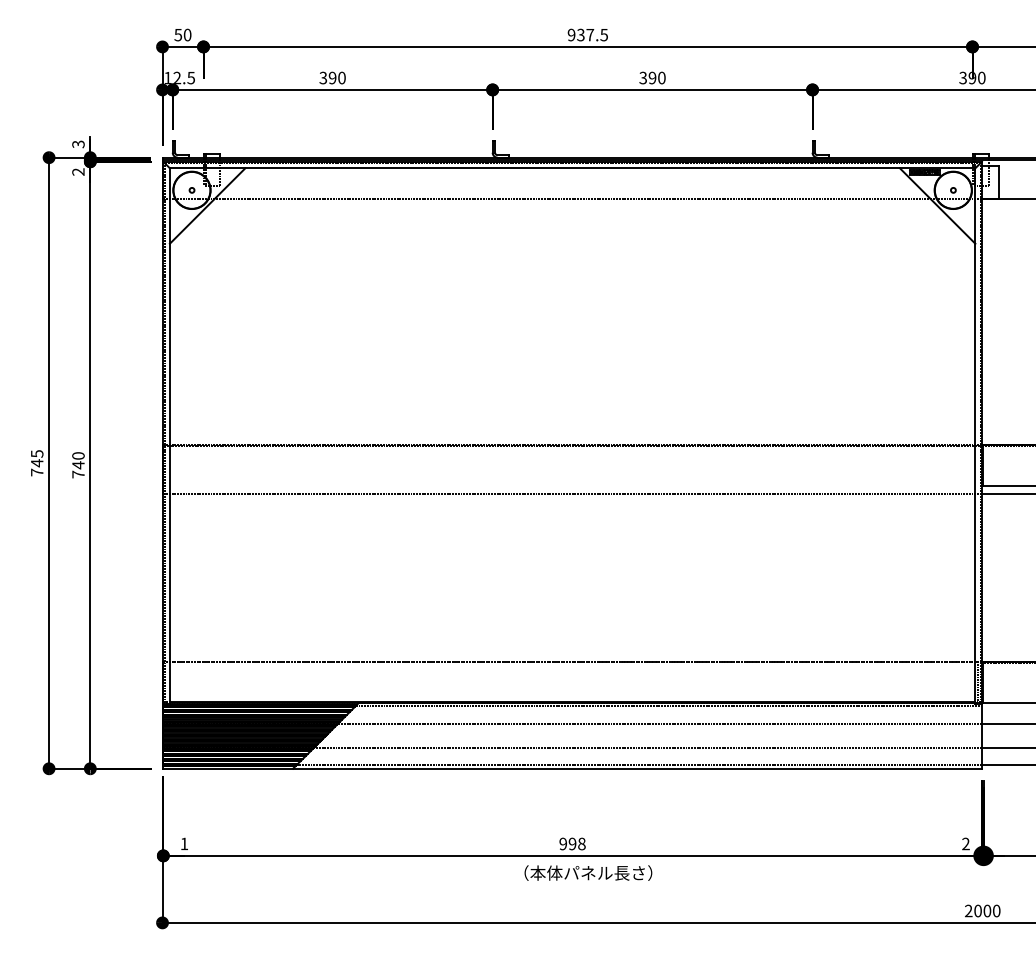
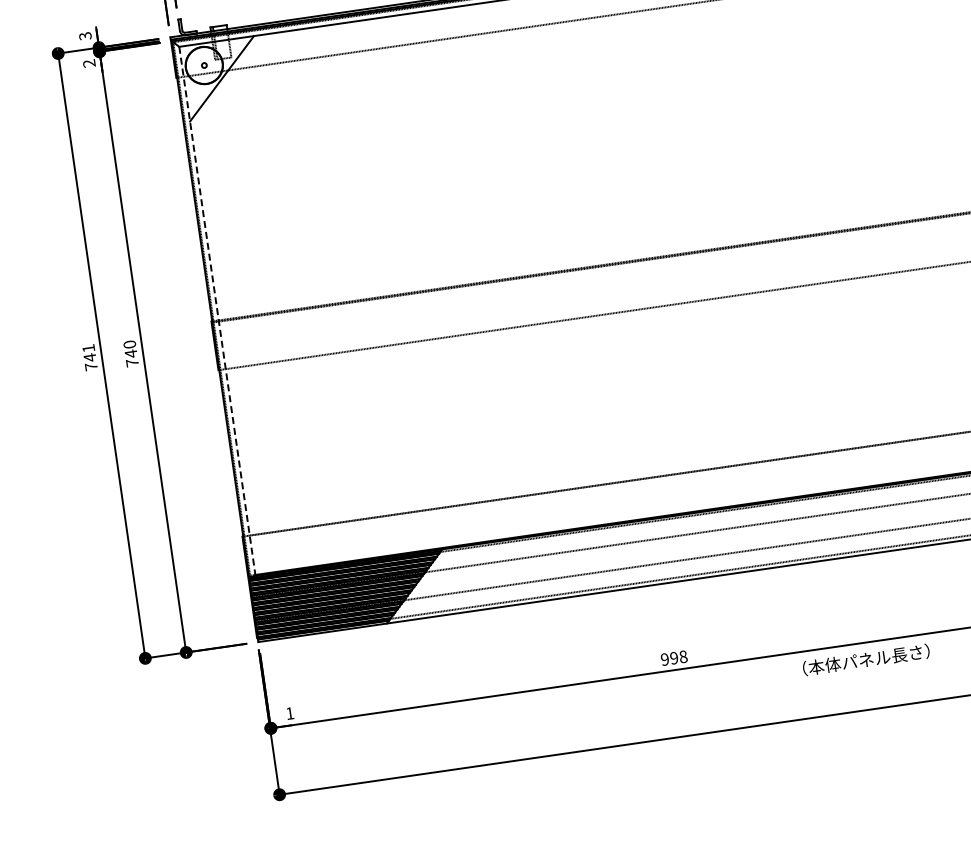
line: (169, 435) -> (217, 311), solid -> dashed
text: (37, 453) -> (88, 347), 745 -> 741
text: (588, 872) -> (866, 659), moved

